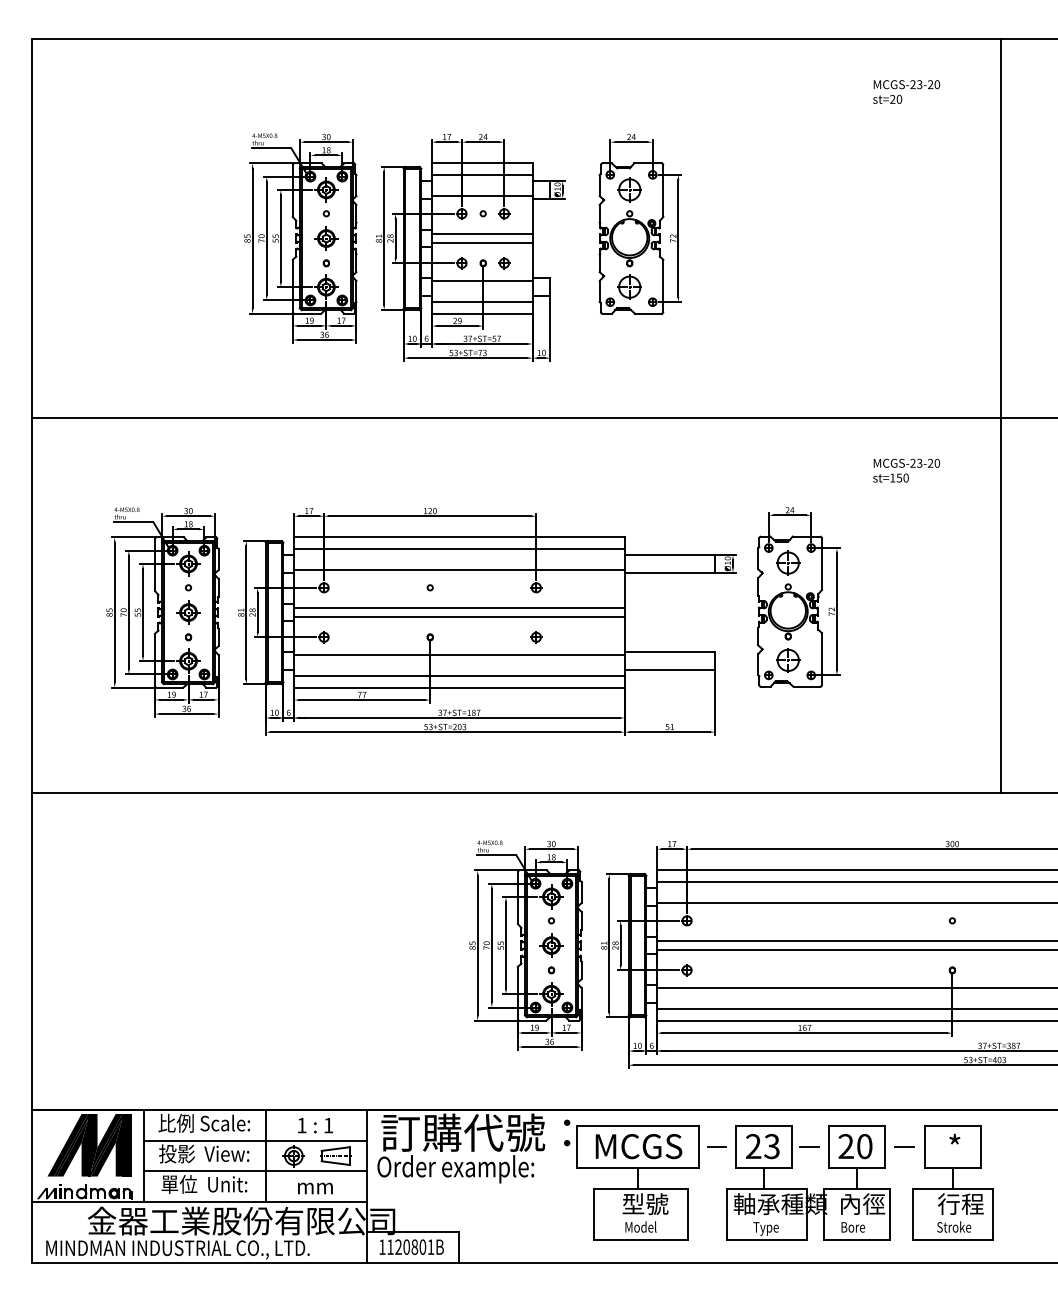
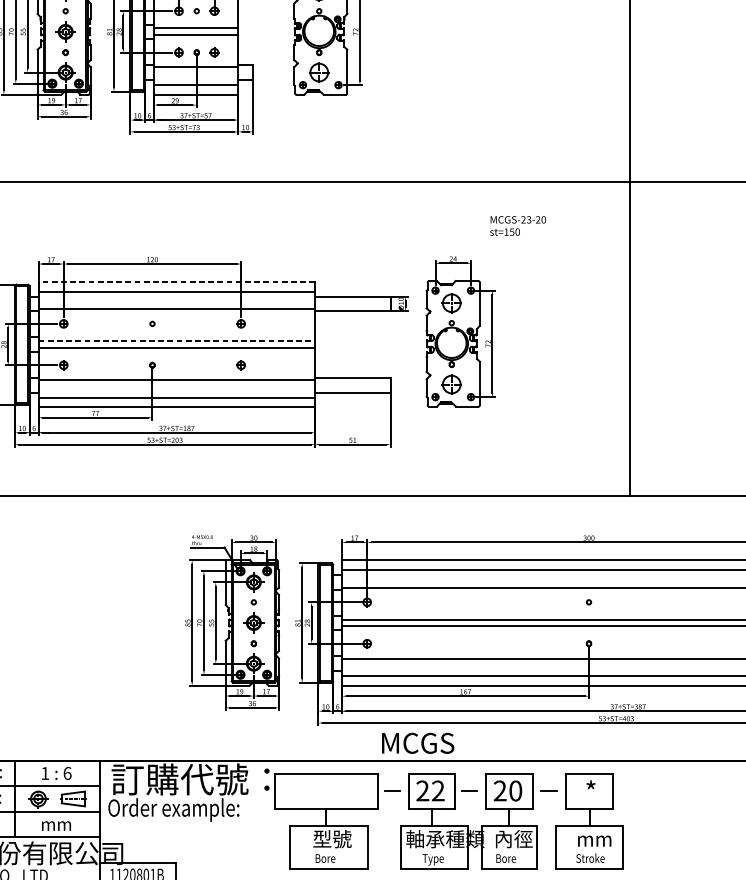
text: (906, 470) -> (518, 225), moved
line: (458, 537) -> (176, 281), solid -> dashed
line: (459, 608) -> (176, 341), solid -> dashed
text: (328, 1125) -> (67, 773), 1 -> 6
text: (638, 1146) -> (417, 743), moved
text: (771, 1146) -> (437, 790), 23 -> 22
text: (960, 1204) -> (595, 839), 行程 -> mm
text: (641, 1226) -> (329, 857), Model -> Bore

